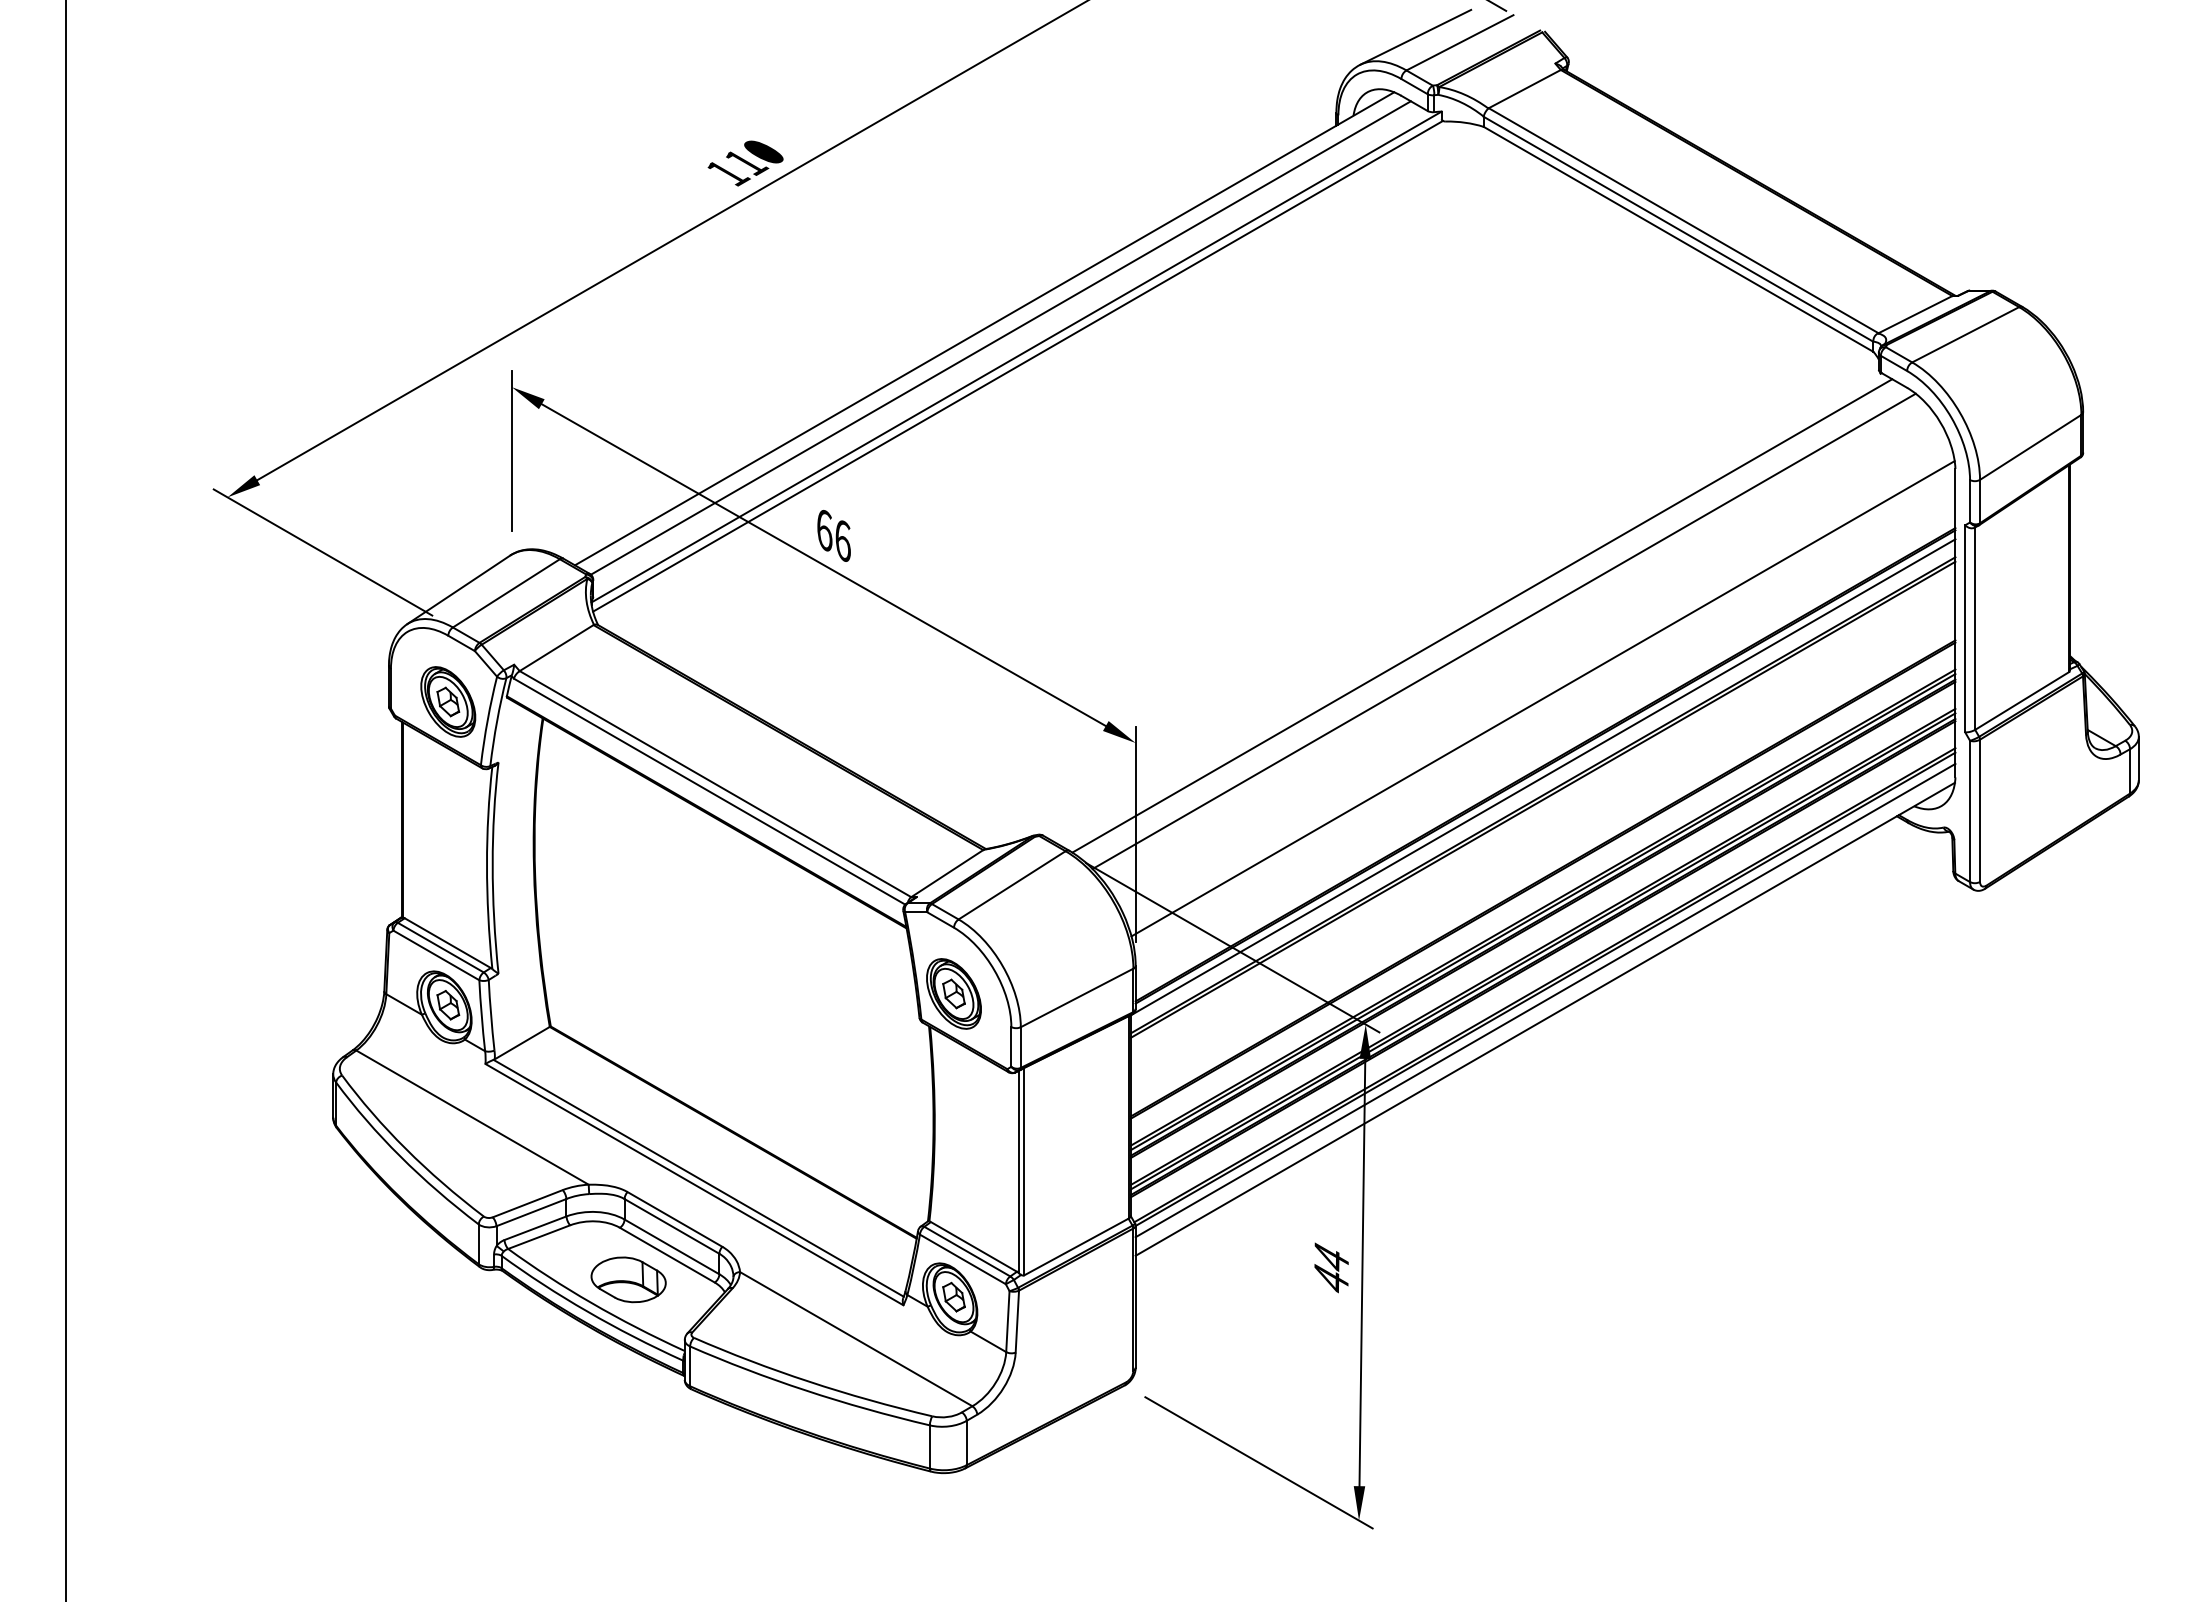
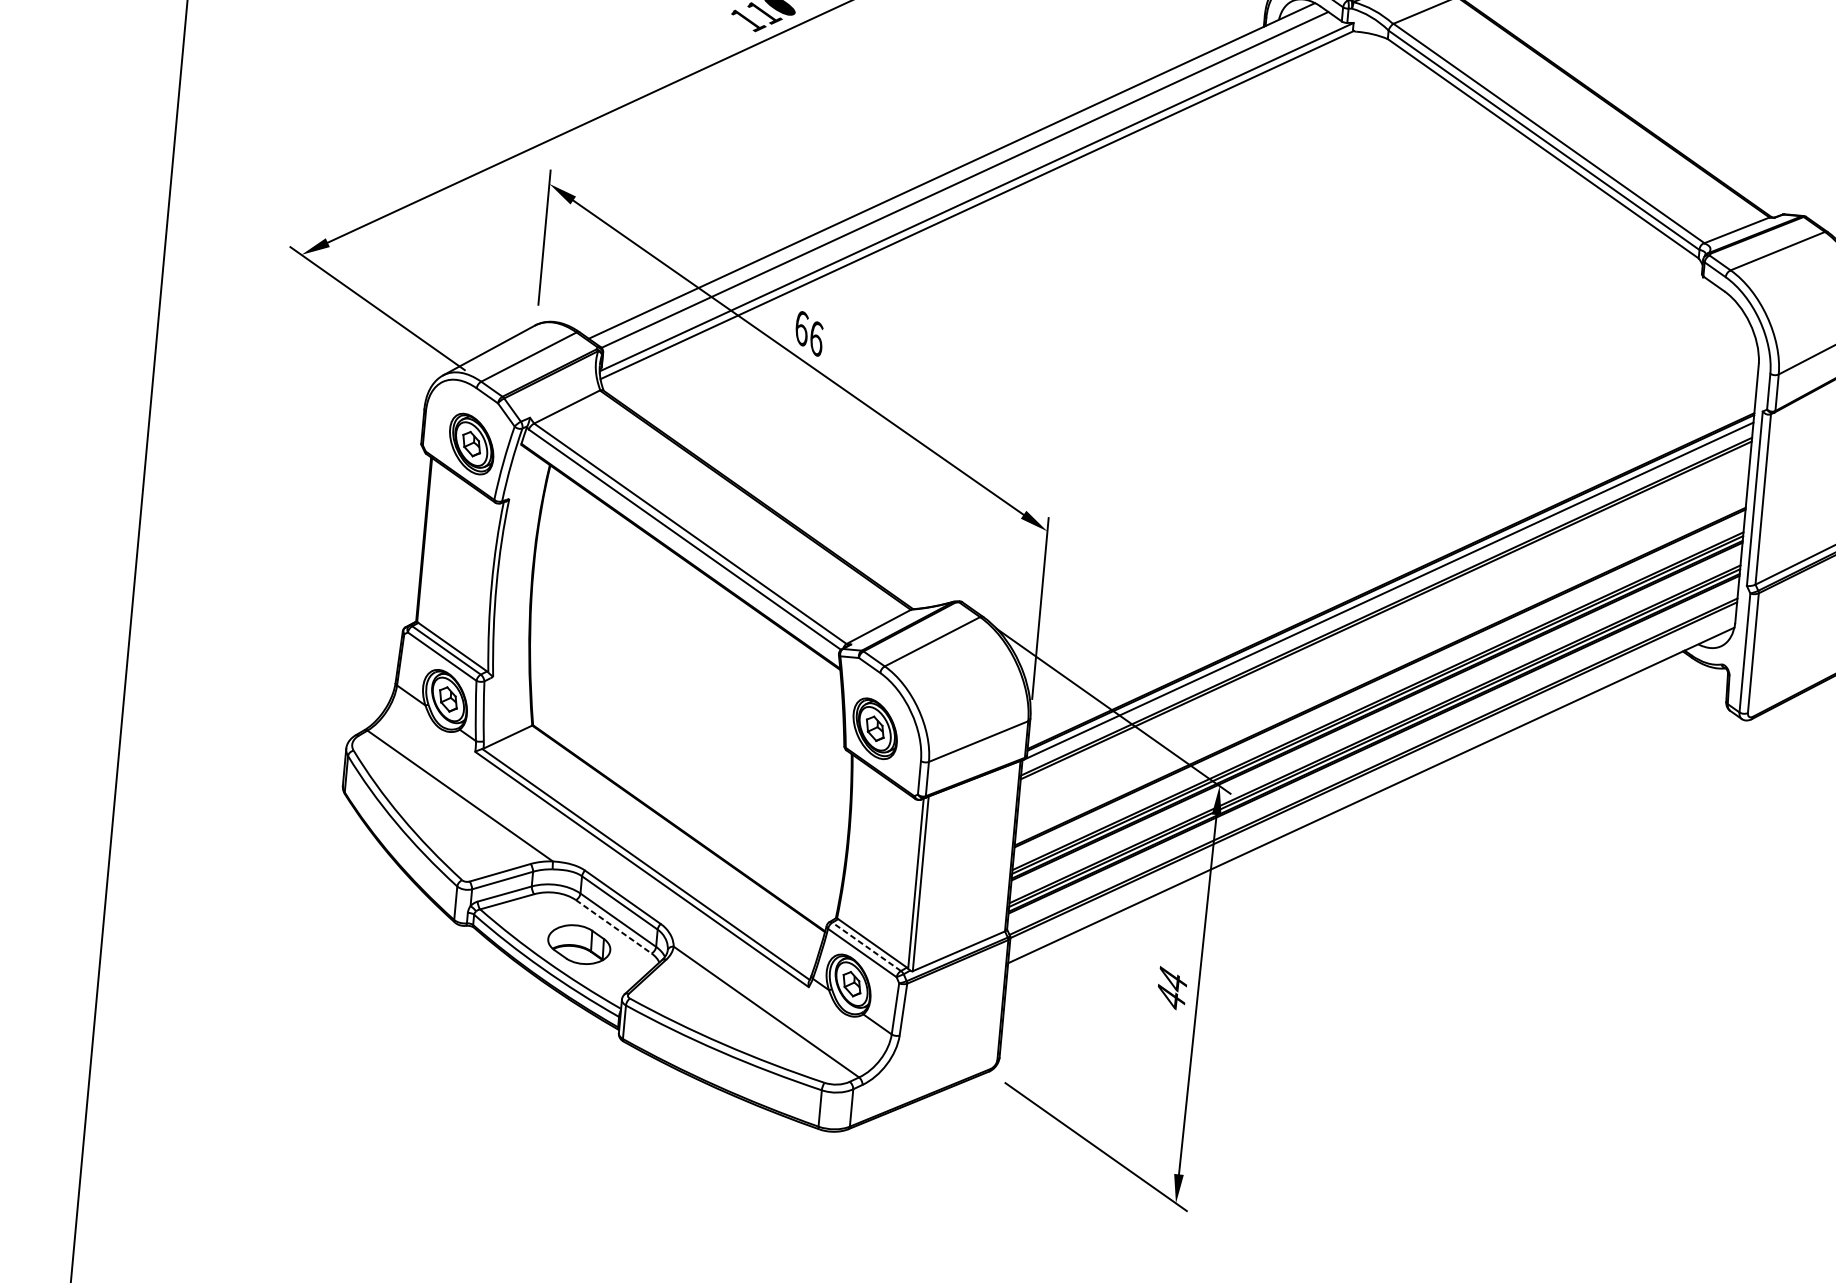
line: (1482, 615) -> (1349, 450), removed
line: (1503, 631) -> (1365, 465), removed
line: (1542, 698) -> (1393, 525), removed
line: (1545, 1000) -> (1372, 779), removed
line: (967, 1251) -> (866, 946), solid -> dashed
line: (667, 1255) -> (613, 927), solid -> dashed

